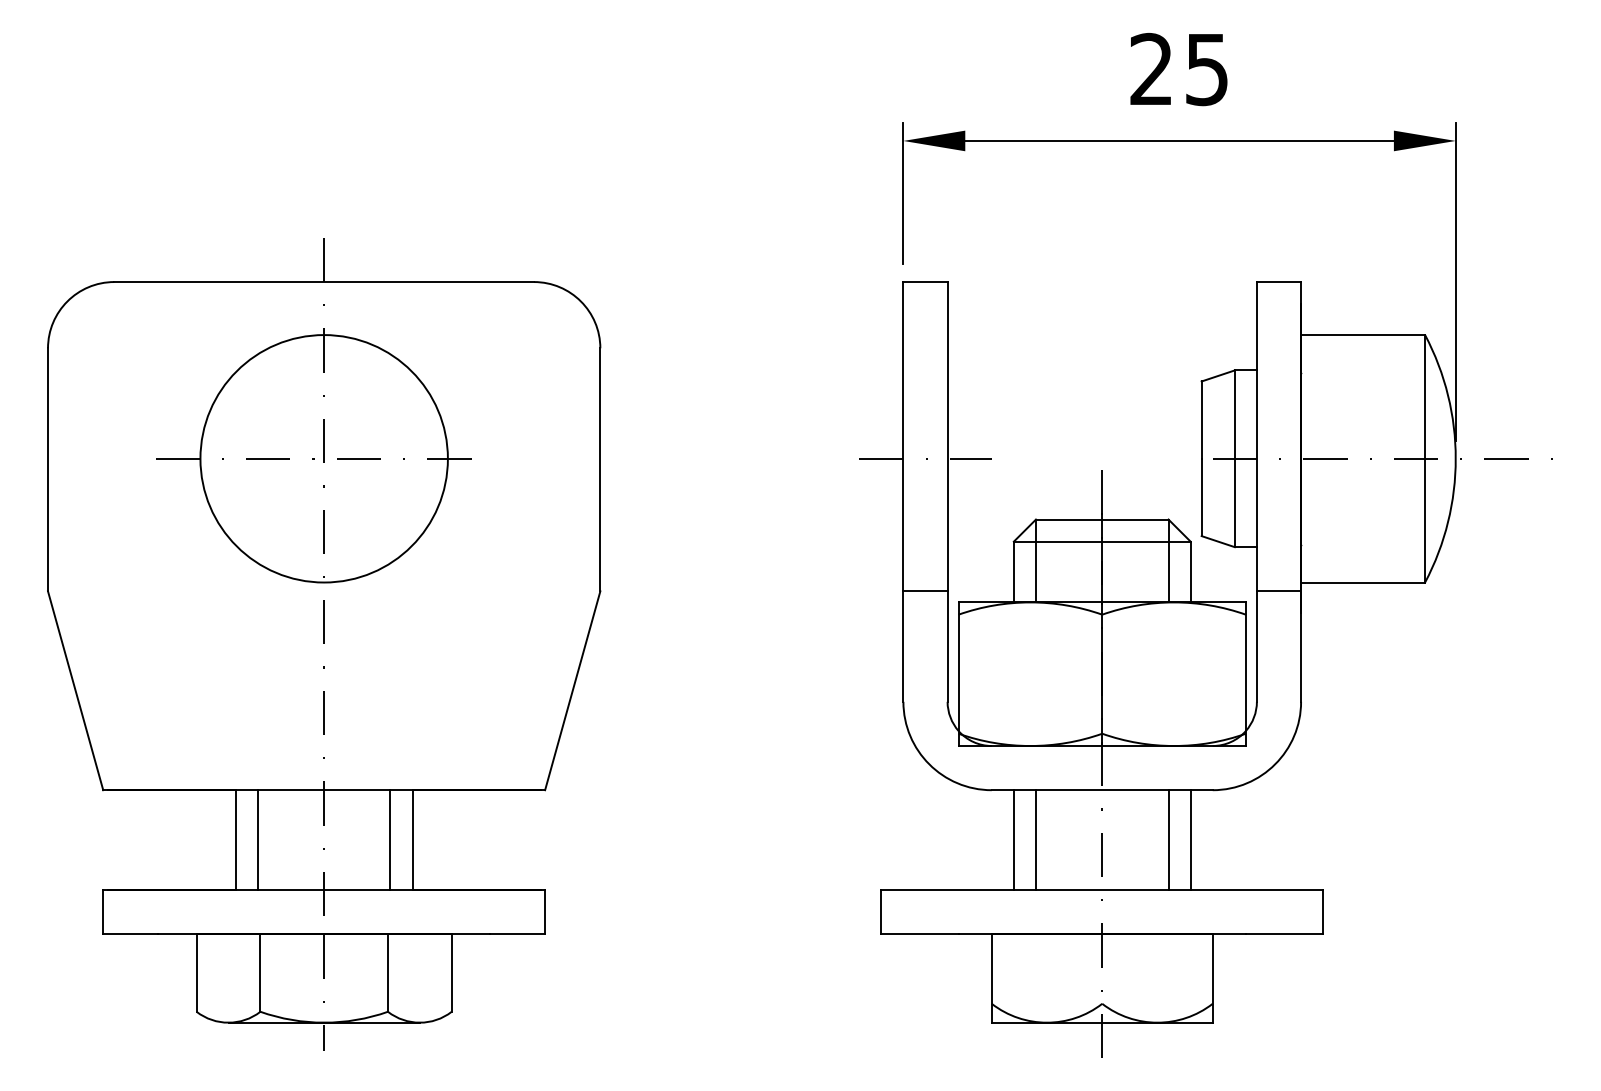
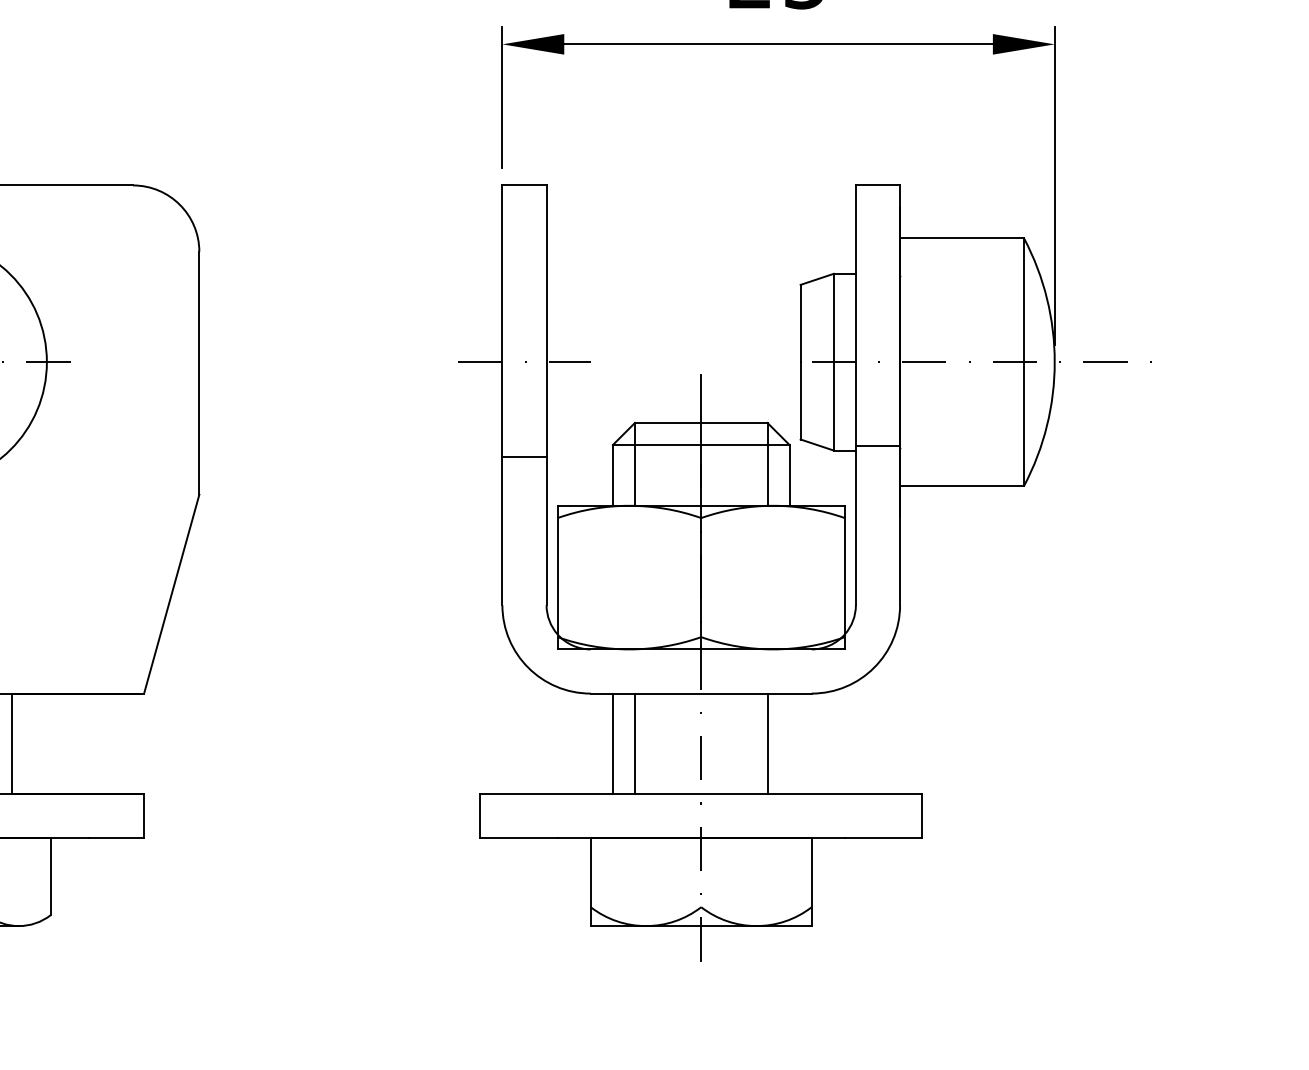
line: (925, 591) -> (524, 456), moved
line: (1278, 591) -> (877, 445), moved
line: (1190, 840) -> (789, 743), removed

